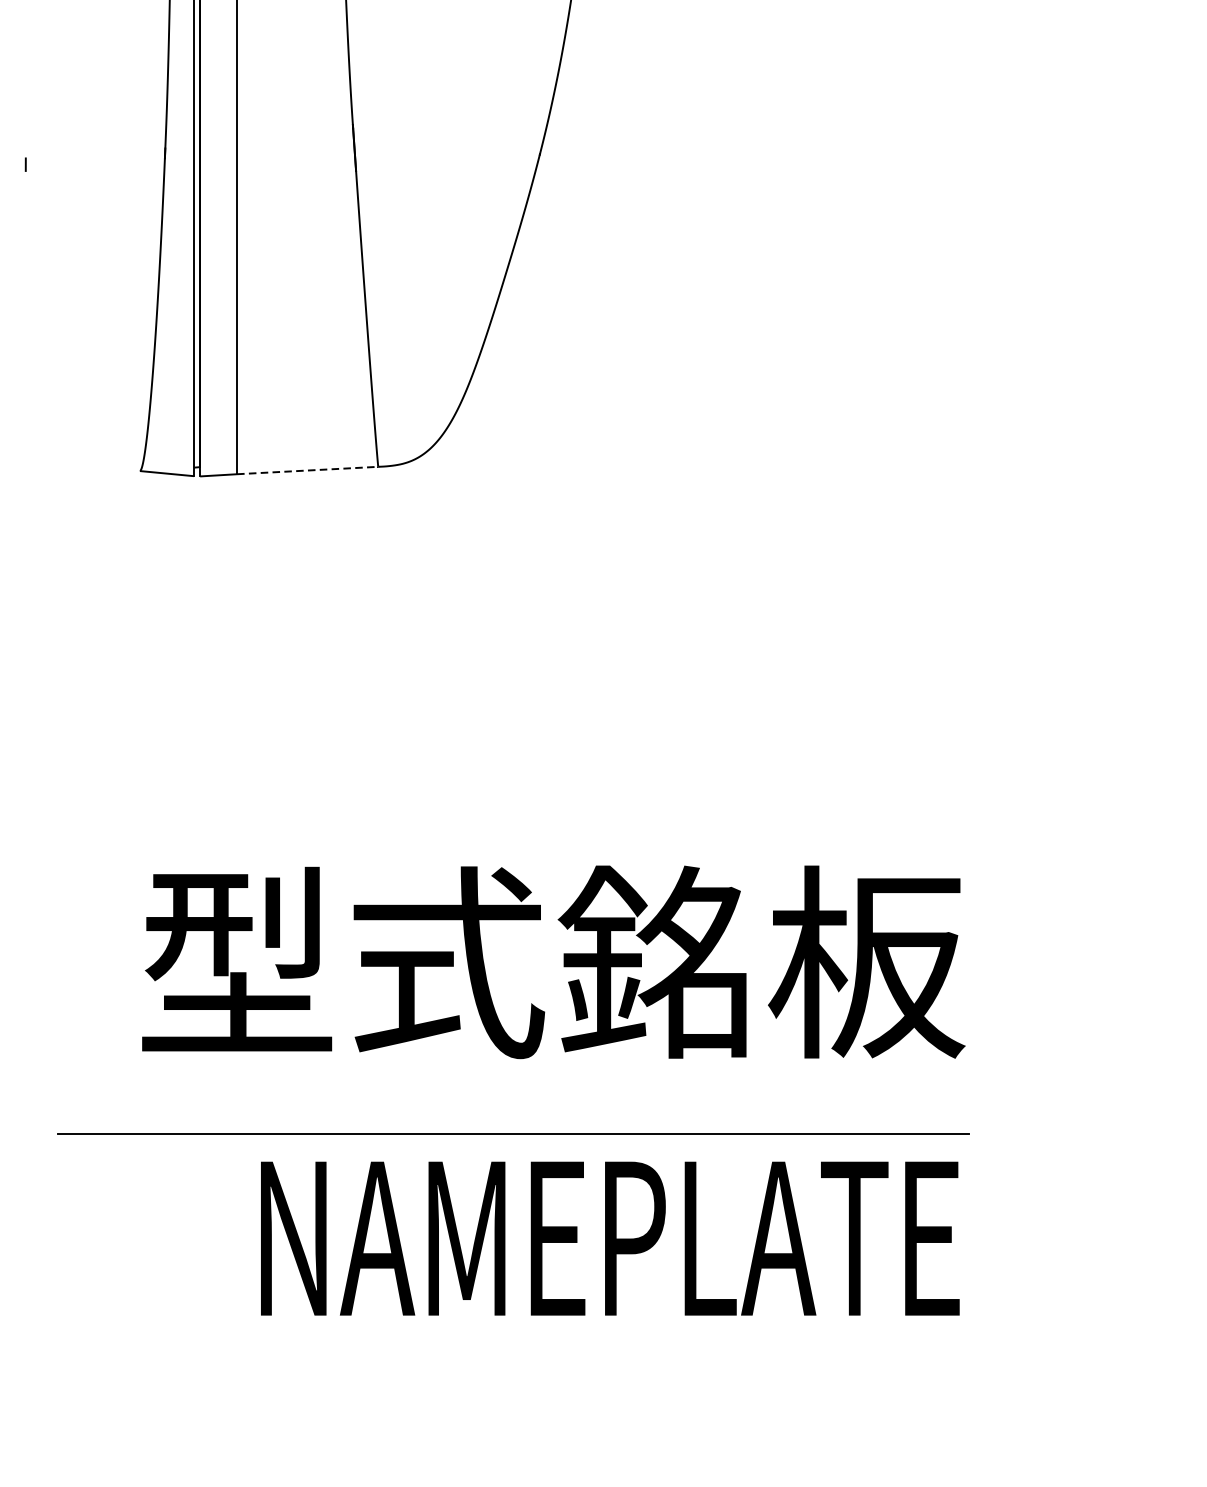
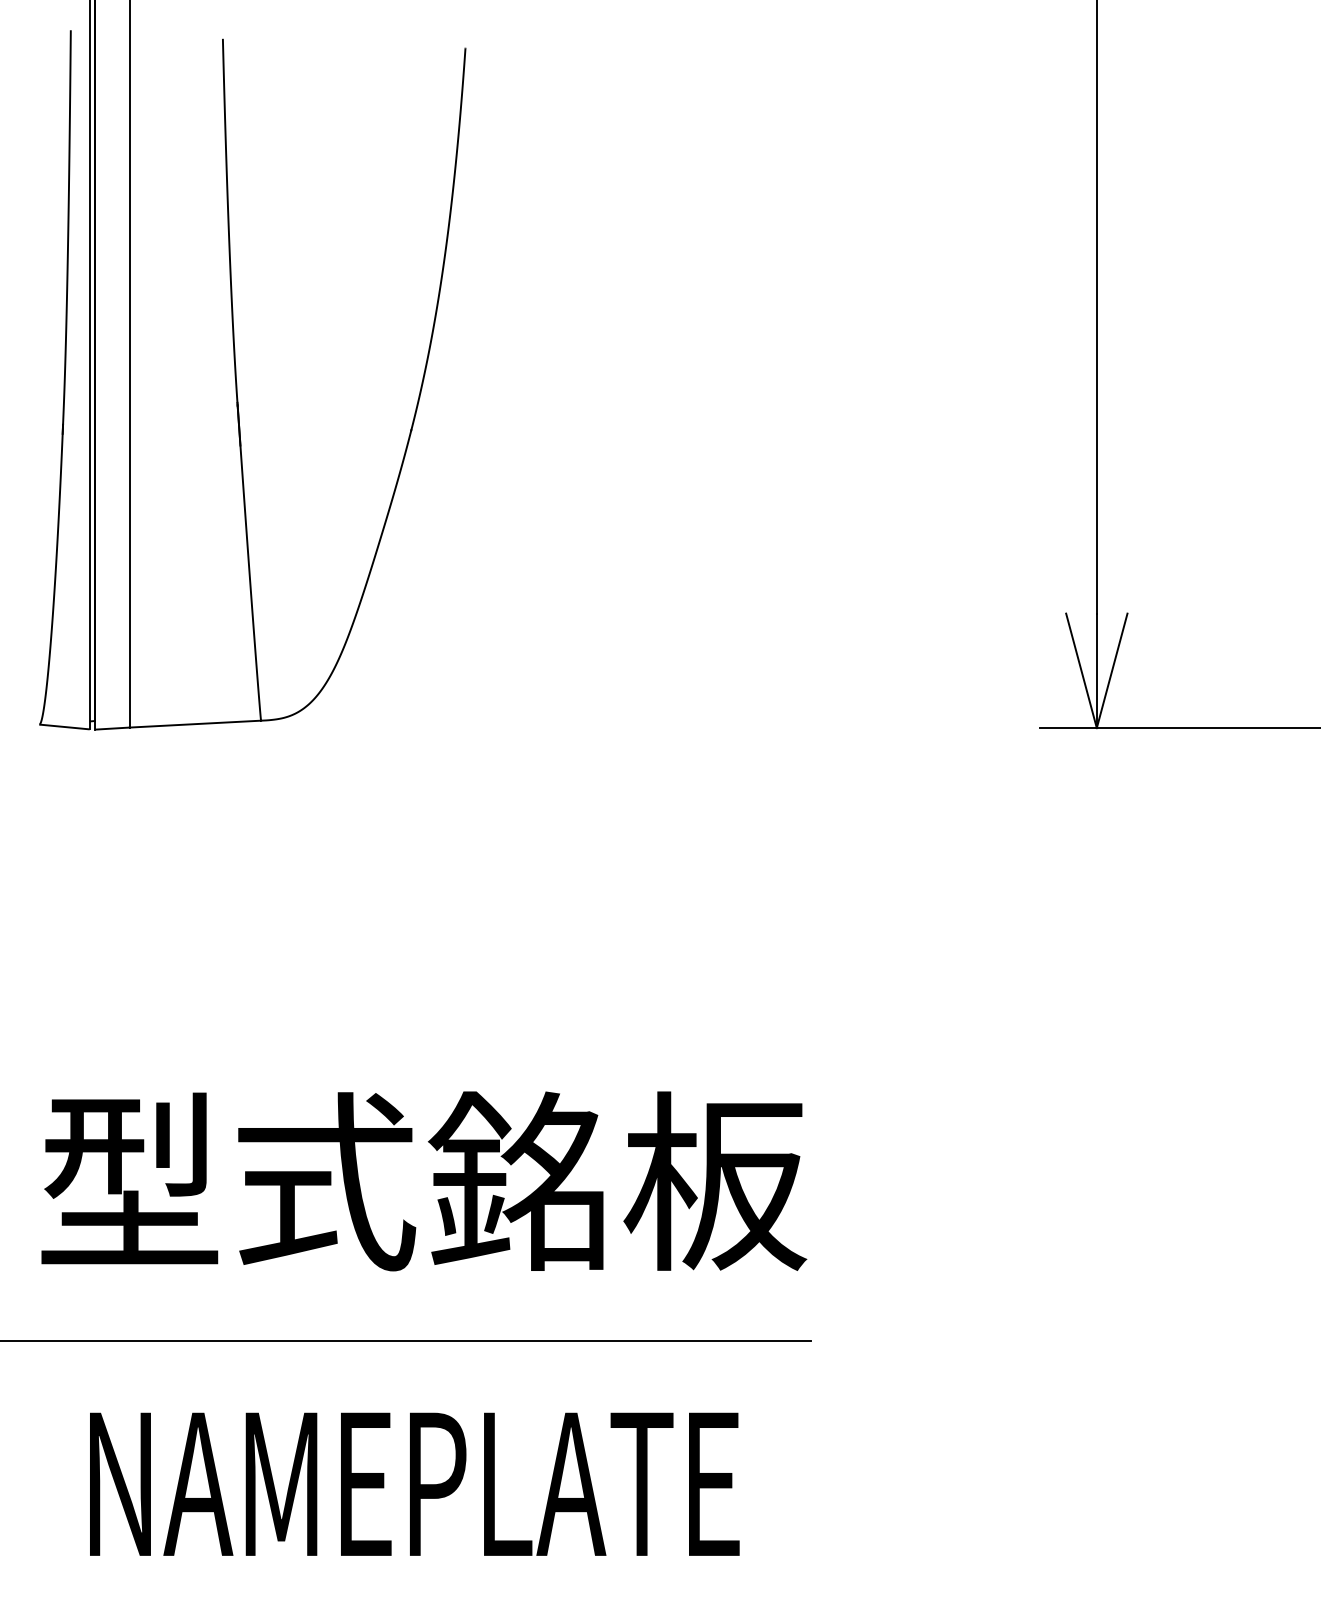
line: (307, 470) -> (195, 724), dashed -> solid
text: (609, 1237) -> (414, 1483), moved

